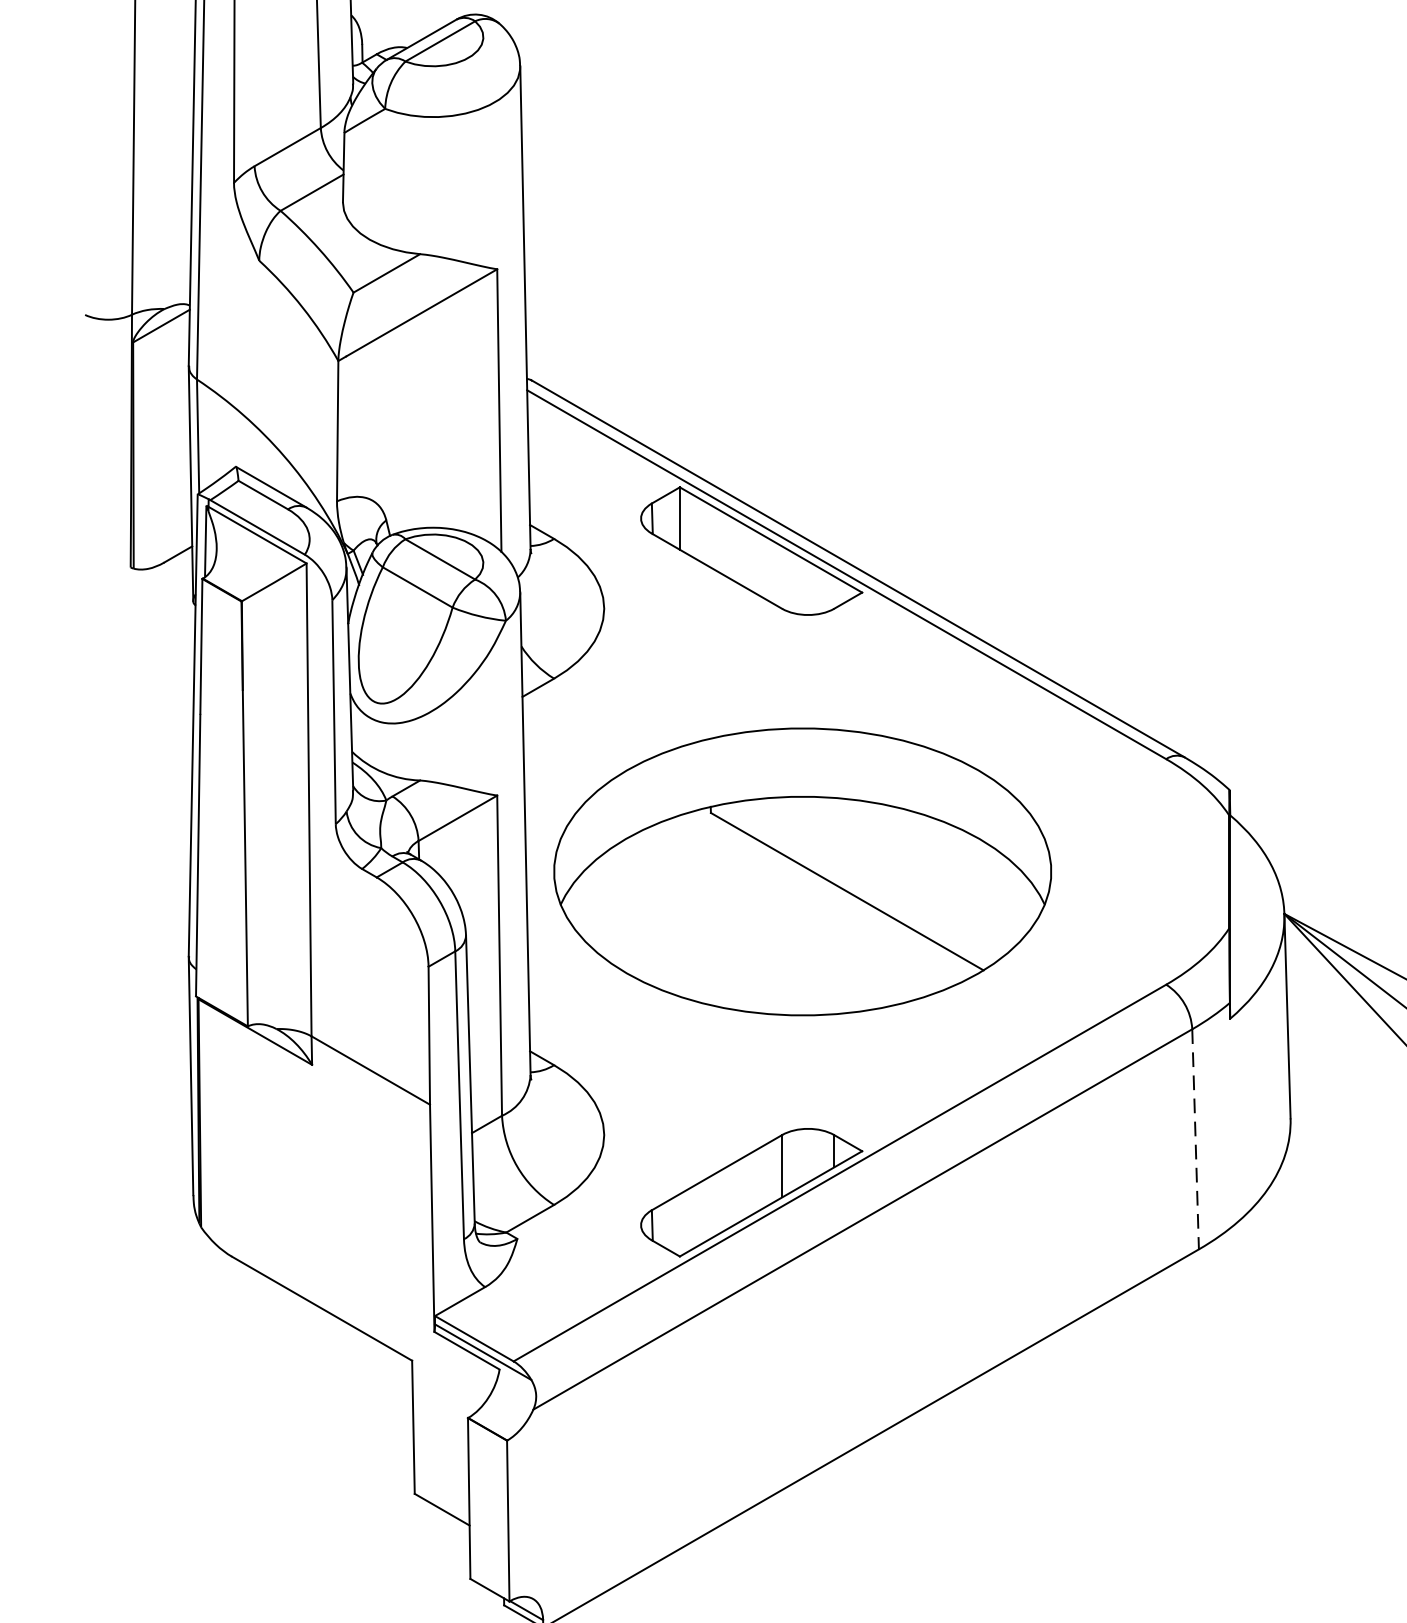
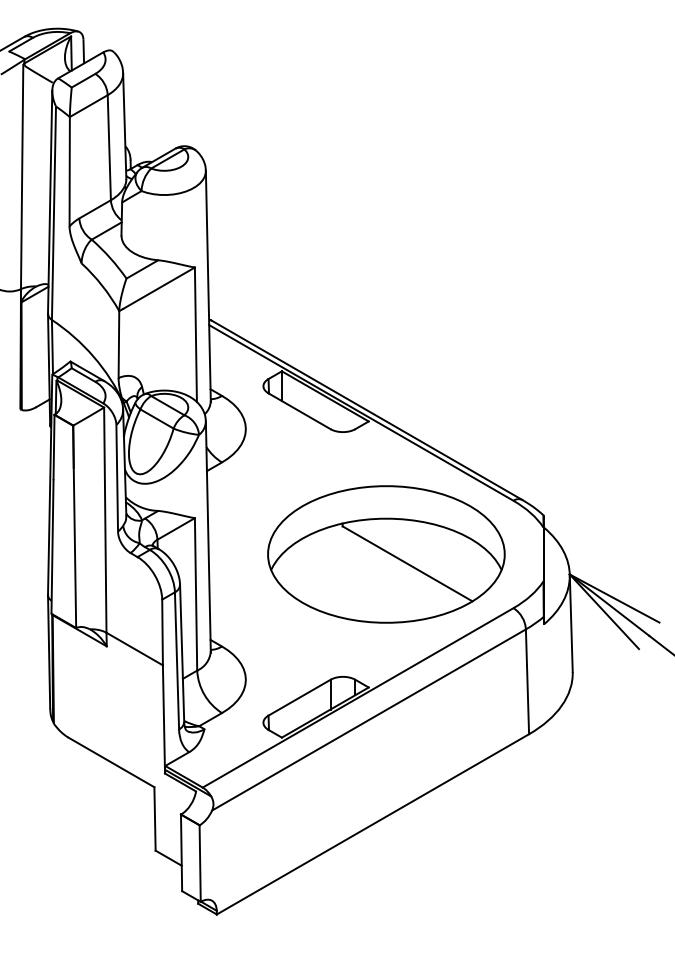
part: (802, 871) -> (386, 554), moved
line: (1195, 1140) -> (527, 682), dashed -> solid

